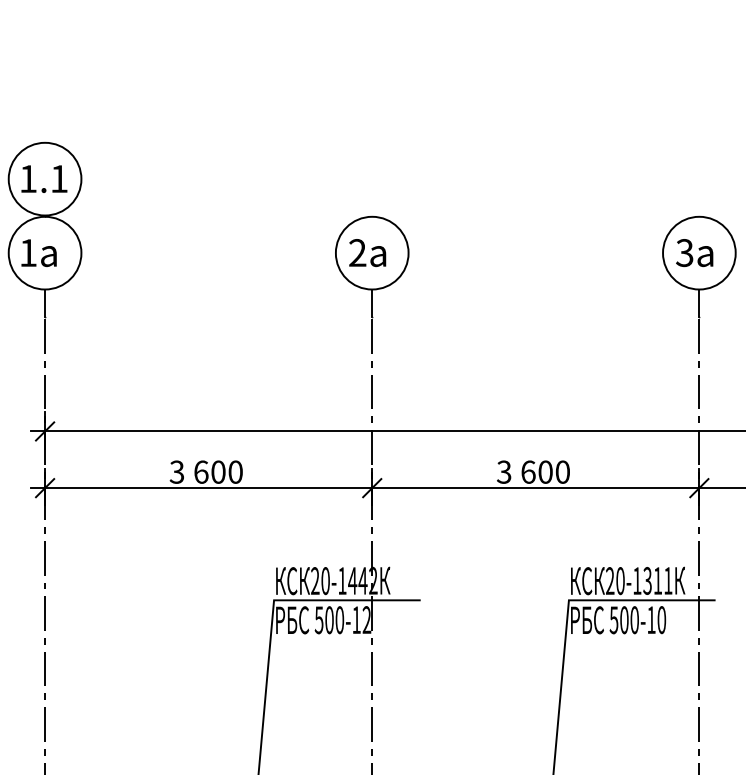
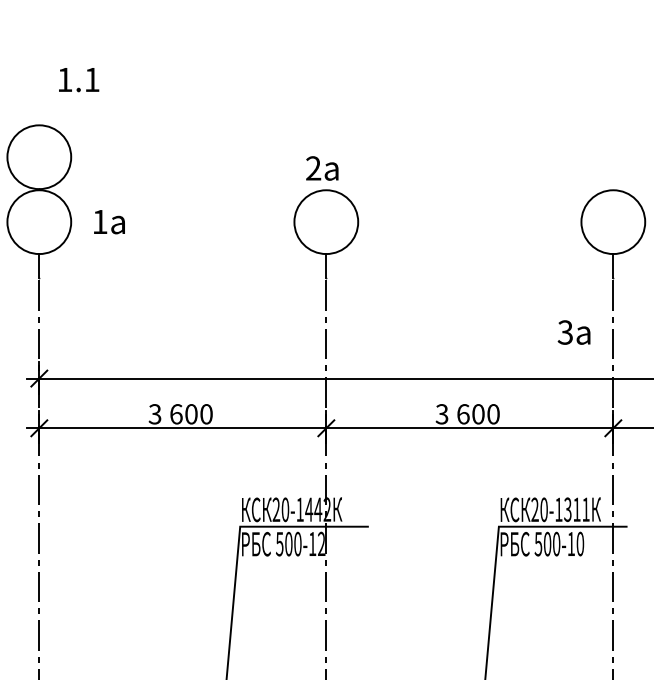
text: (44, 178) -> (79, 79), moved
text: (38, 252) -> (108, 221), moved
text: (367, 253) -> (322, 168), moved
text: (694, 253) -> (573, 332), moved

